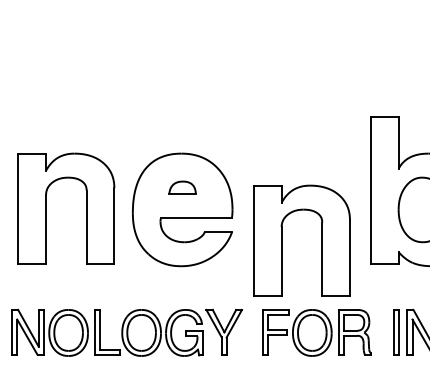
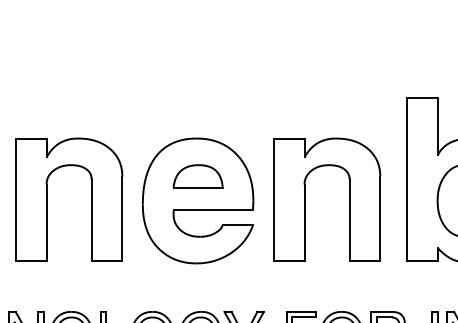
part: (182, 187) -> (197, 176), size x1.67
part: (282, 240) -> (305, 199), moved

